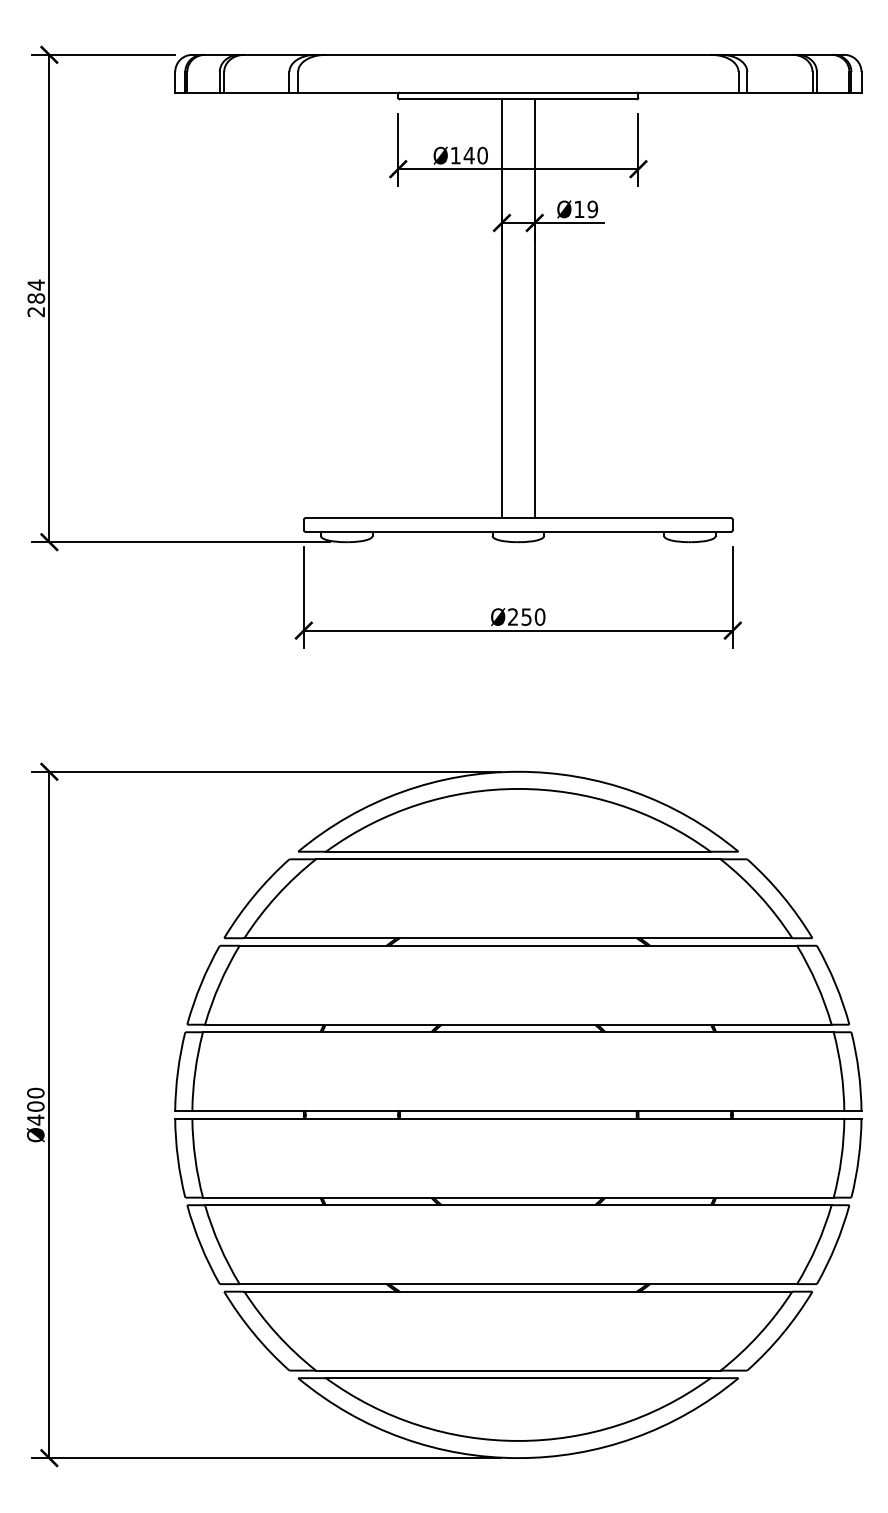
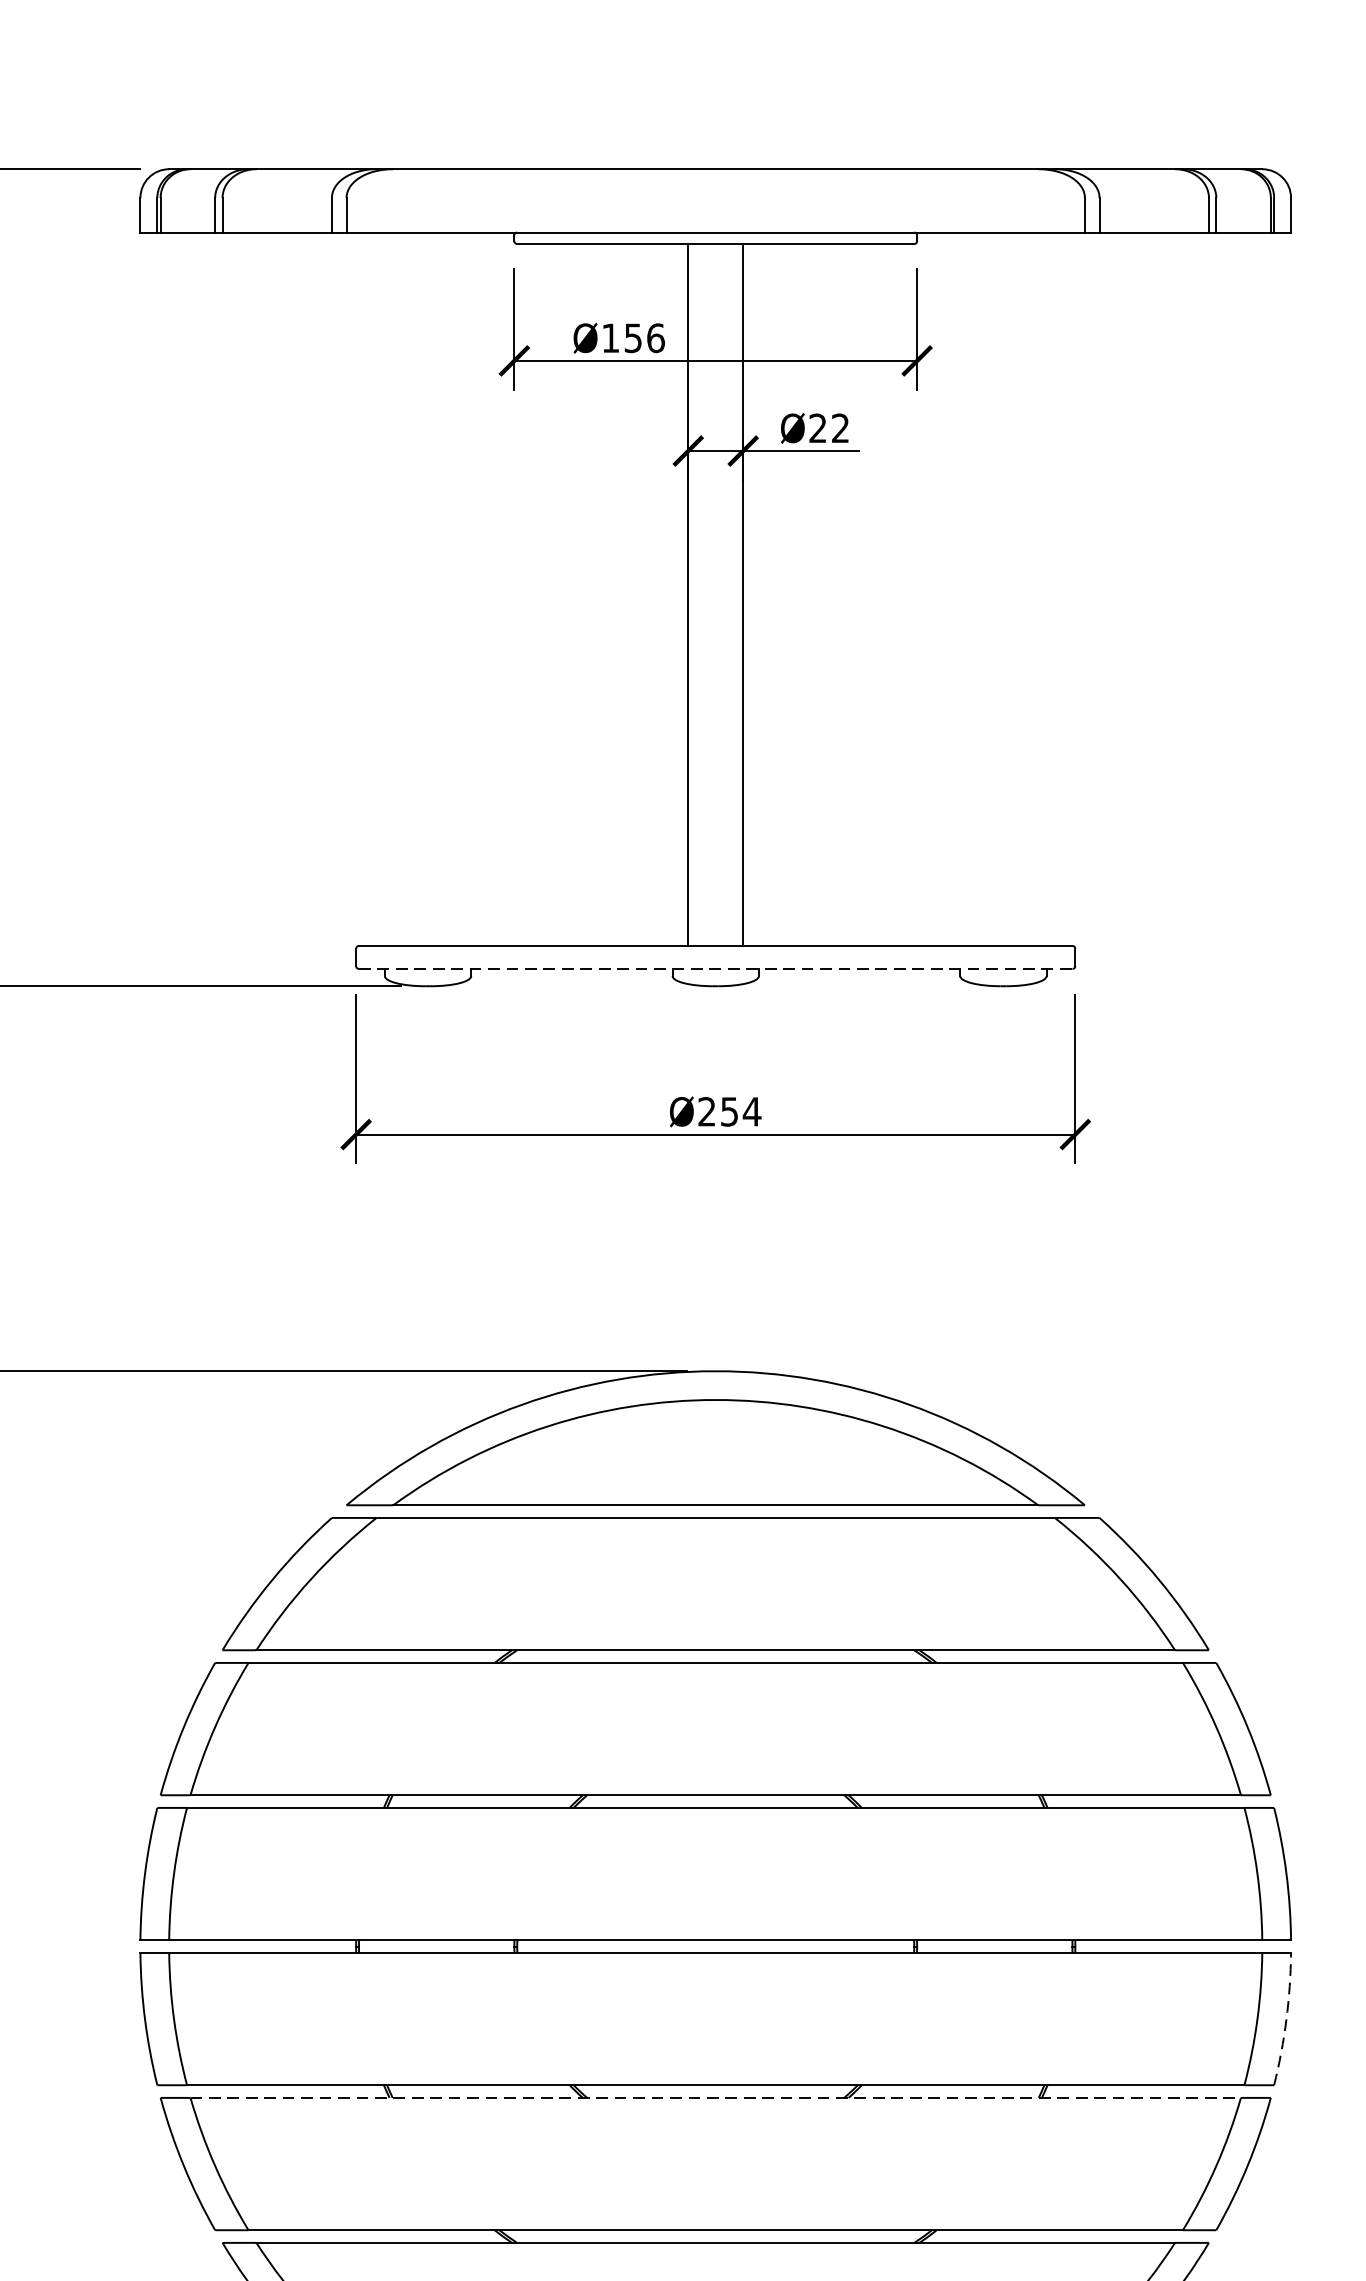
text: (475, 155) -> (643, 337), Ø140 -> Ø156
text: (586, 209) -> (829, 428), Ø19 -> Ø22
line: (518, 531) -> (715, 968), solid -> dashed
text: (539, 616) -> (751, 1110), Ø250 -> Ø254
arc: (858, 1158) -> (1286, 2019), solid -> dashed
line: (518, 1205) -> (715, 2098), solid -> dashed

